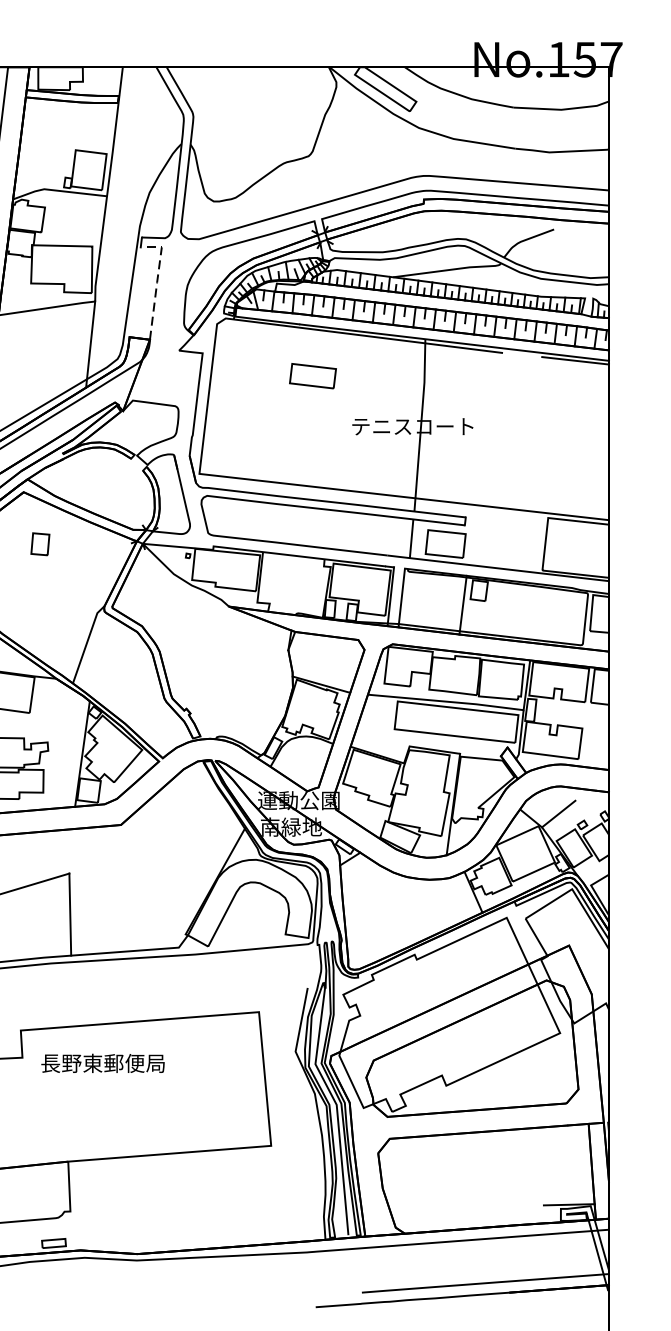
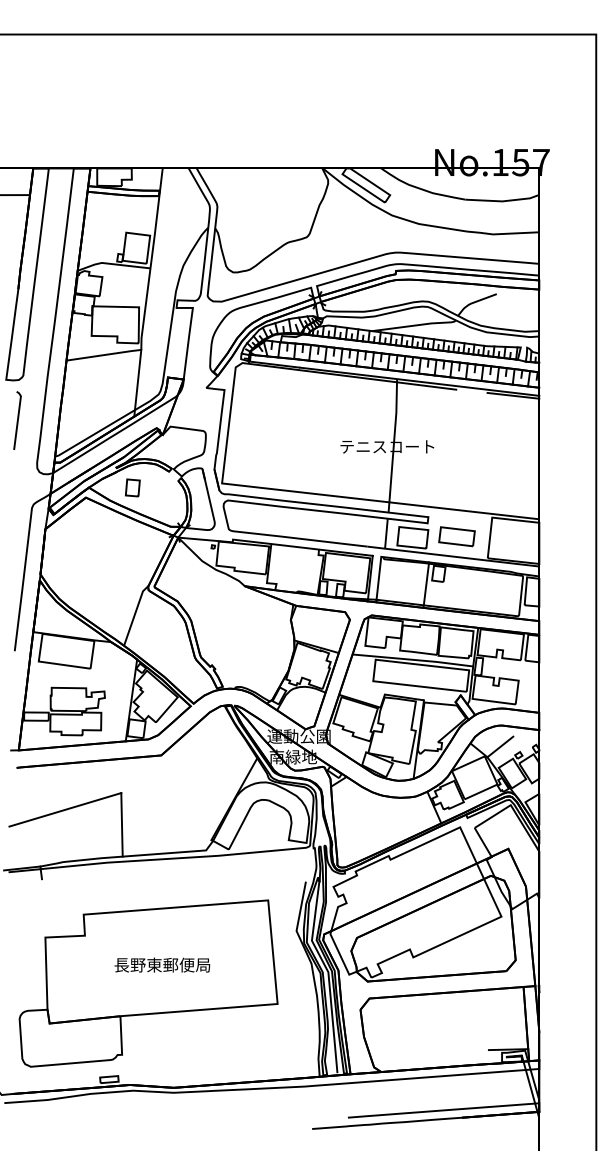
line: (157, 282) -> (189, 335), dashed -> solid
part: (312, 375) -> (456, 536), moved
part: (39, 543) -> (132, 487), moved
text: (103, 1062) -> (162, 964), moved

